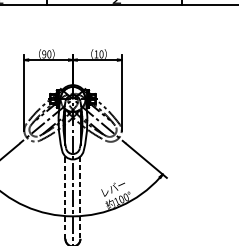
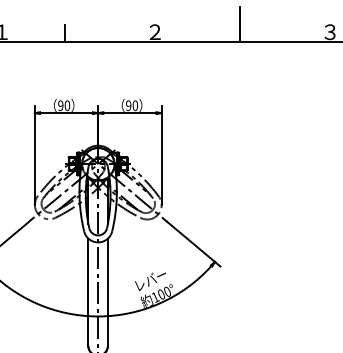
text: (96, 54) -> (128, 105), 10 -> 90
line: (65, 197) -> (88, 292), dashed -> solid
line: (80, 197) -> (107, 292), dashed -> solid

